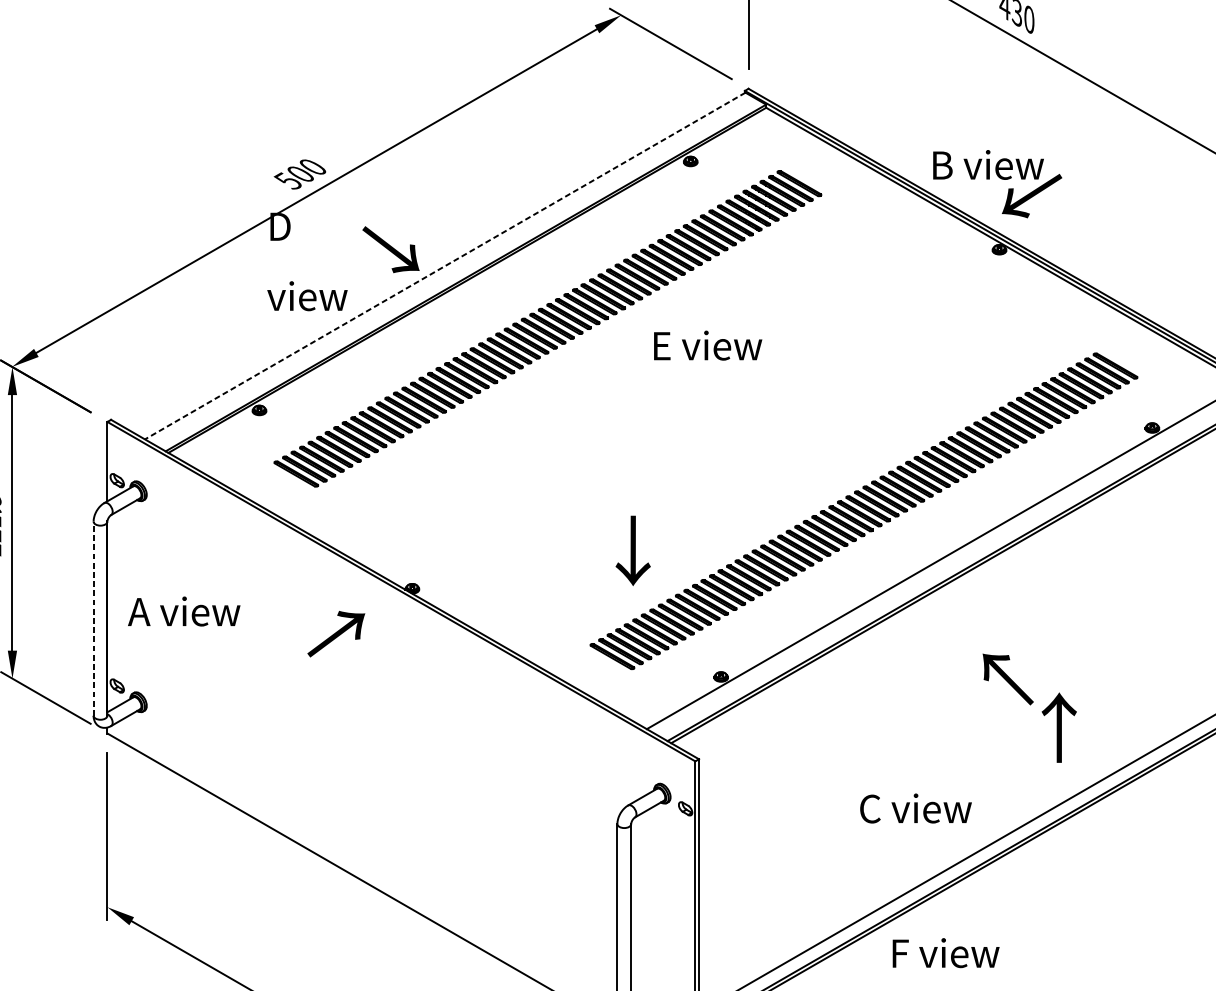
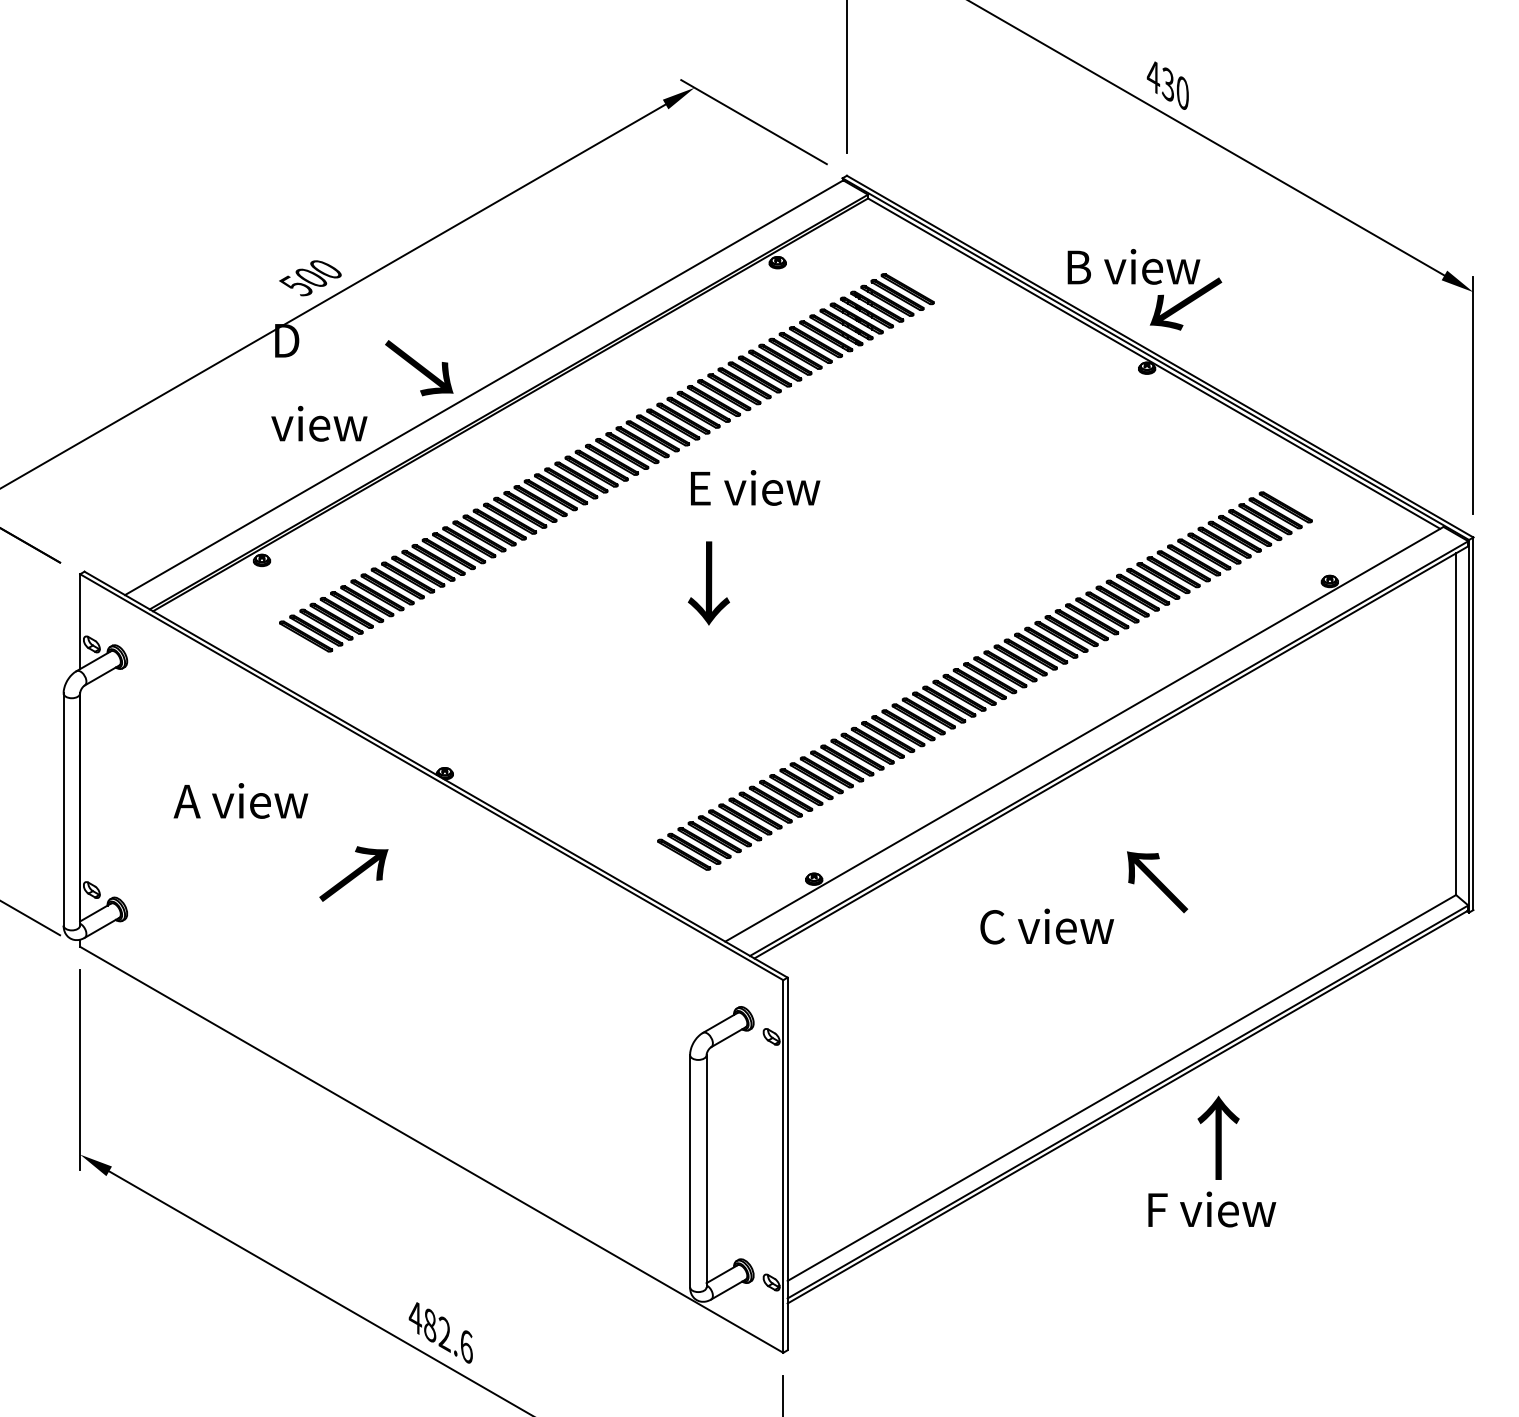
line: (445, 265) -> (484, 387), dashed -> solid
text: (708, 345) -> (755, 487), moved
text: (632, 550) -> (708, 583), moved
text: (183, 611) -> (240, 800), moved
line: (93, 618) -> (63, 809), dashed -> solid
text: (335, 633) -> (353, 873), moved
text: (1059, 727) -> (1218, 1137), moved
text: (916, 808) -> (1047, 926), moved
text: (946, 953) -> (1212, 1209), moved

